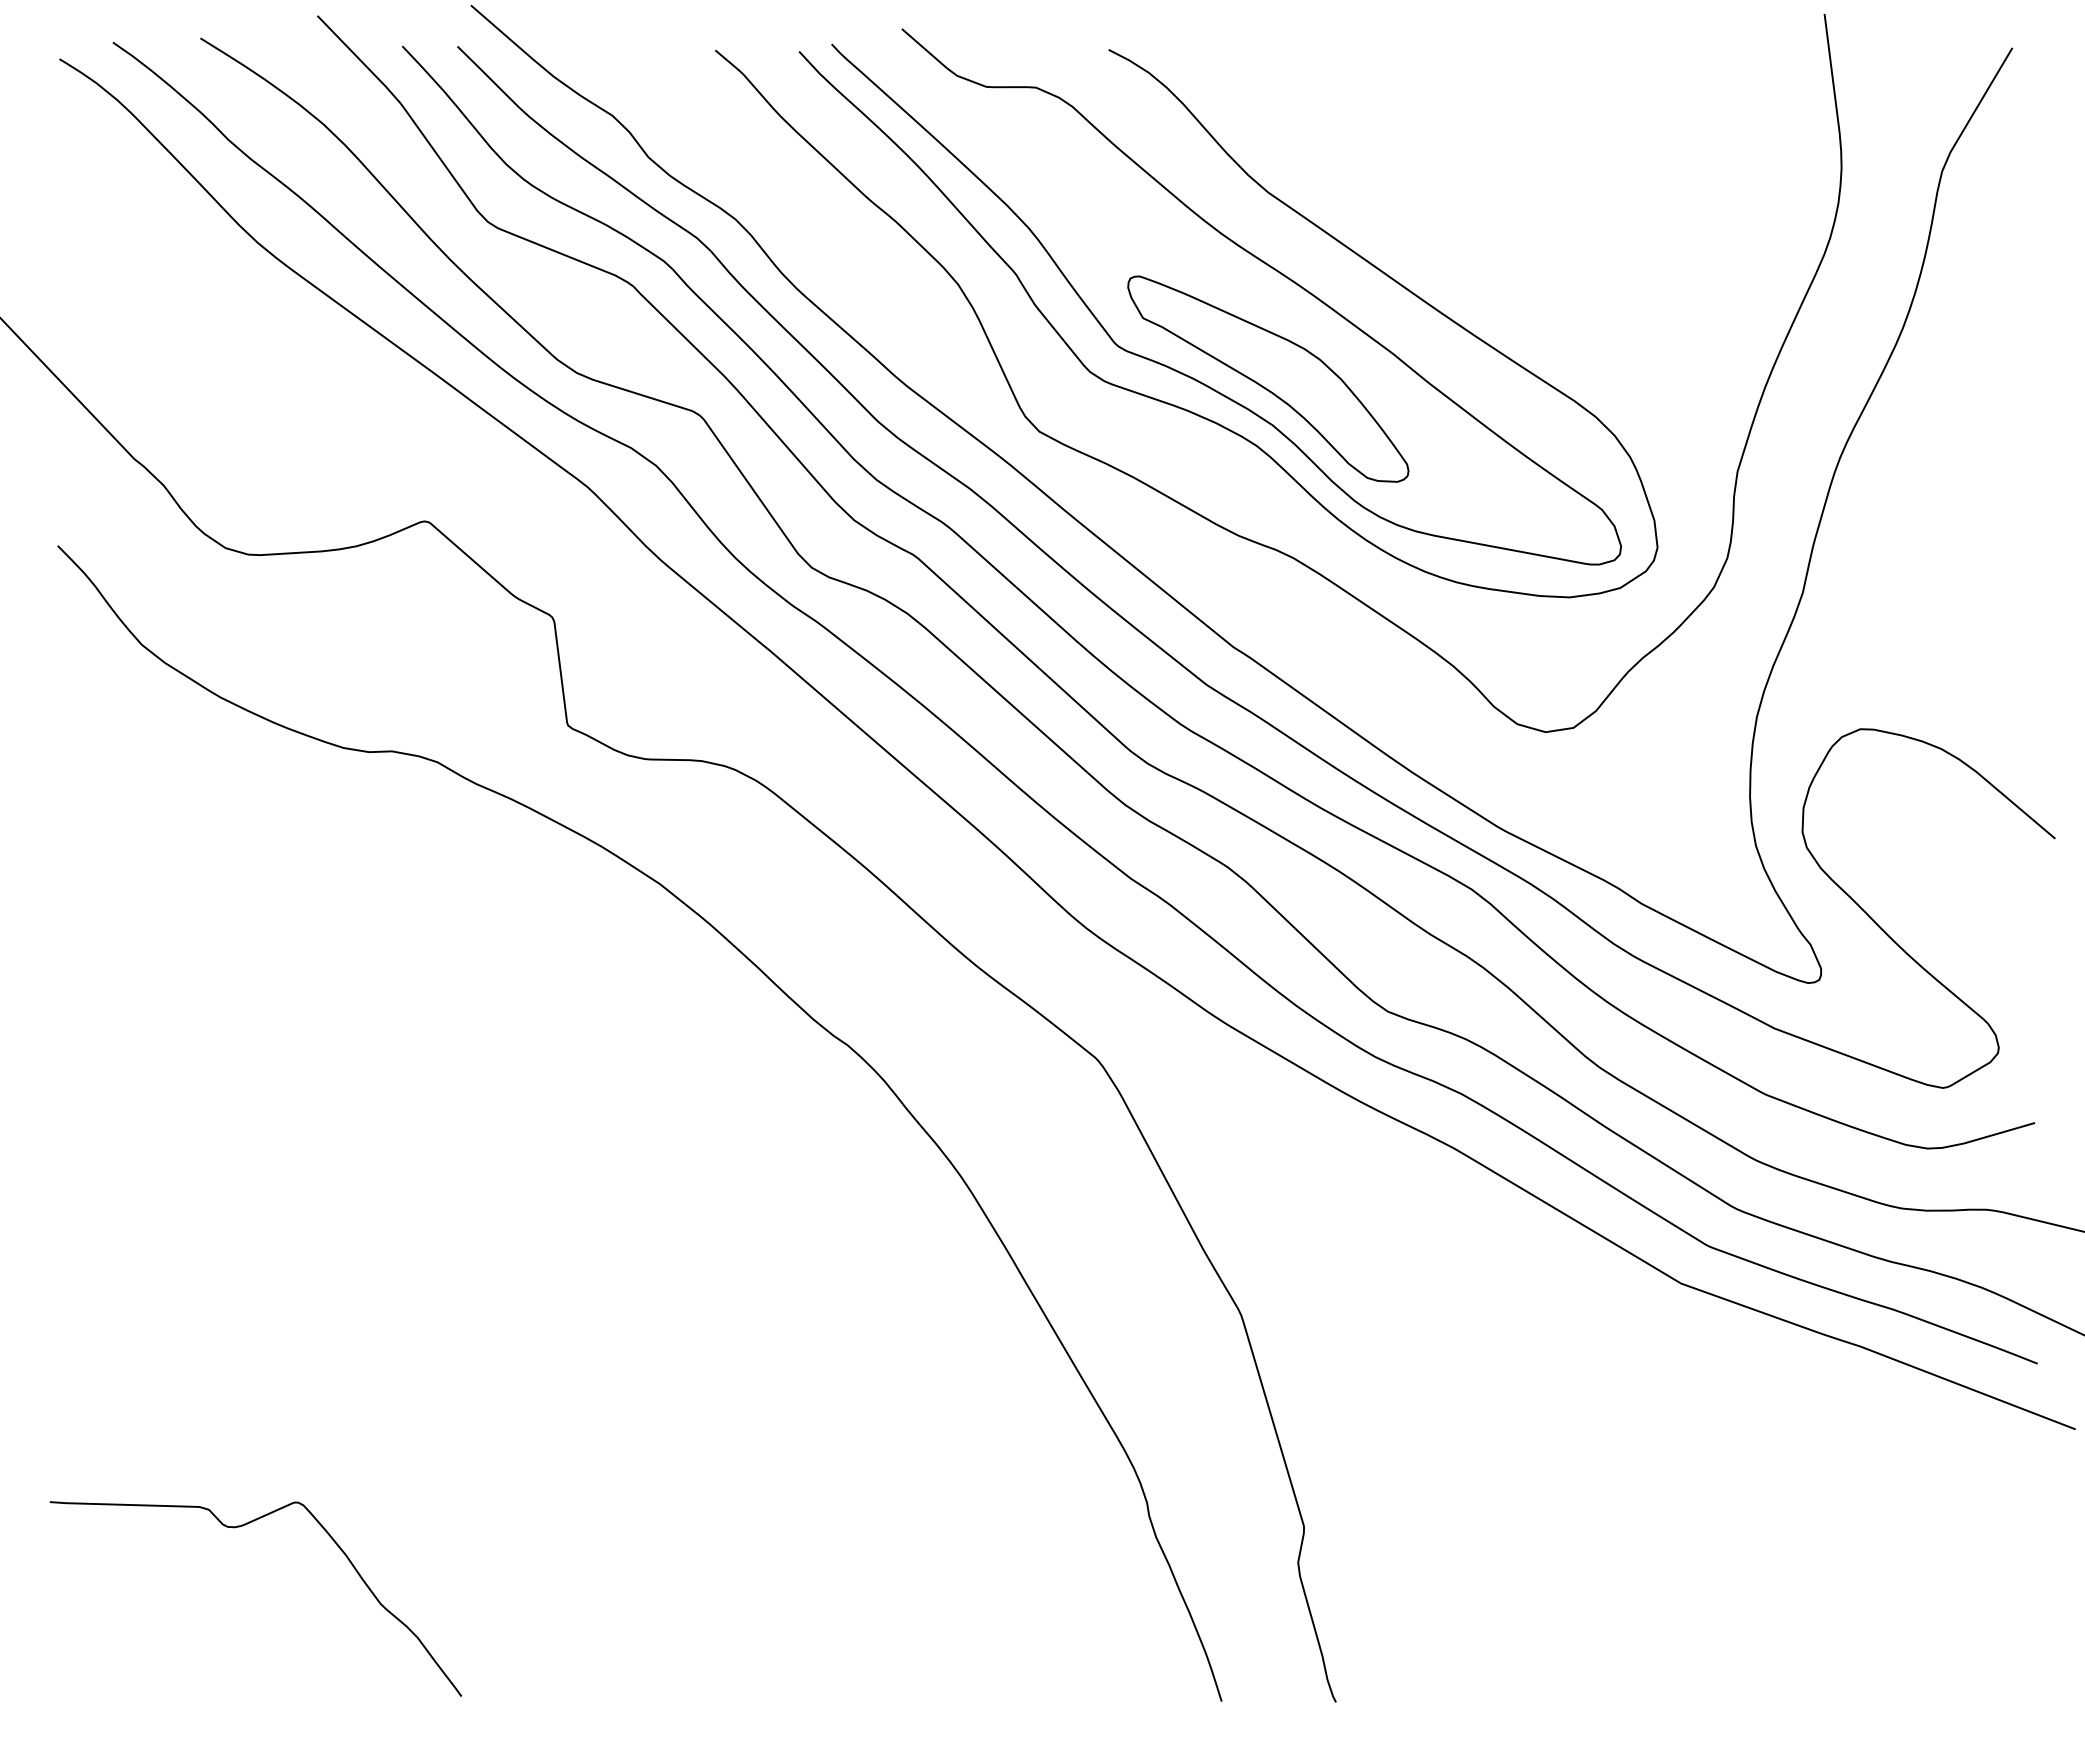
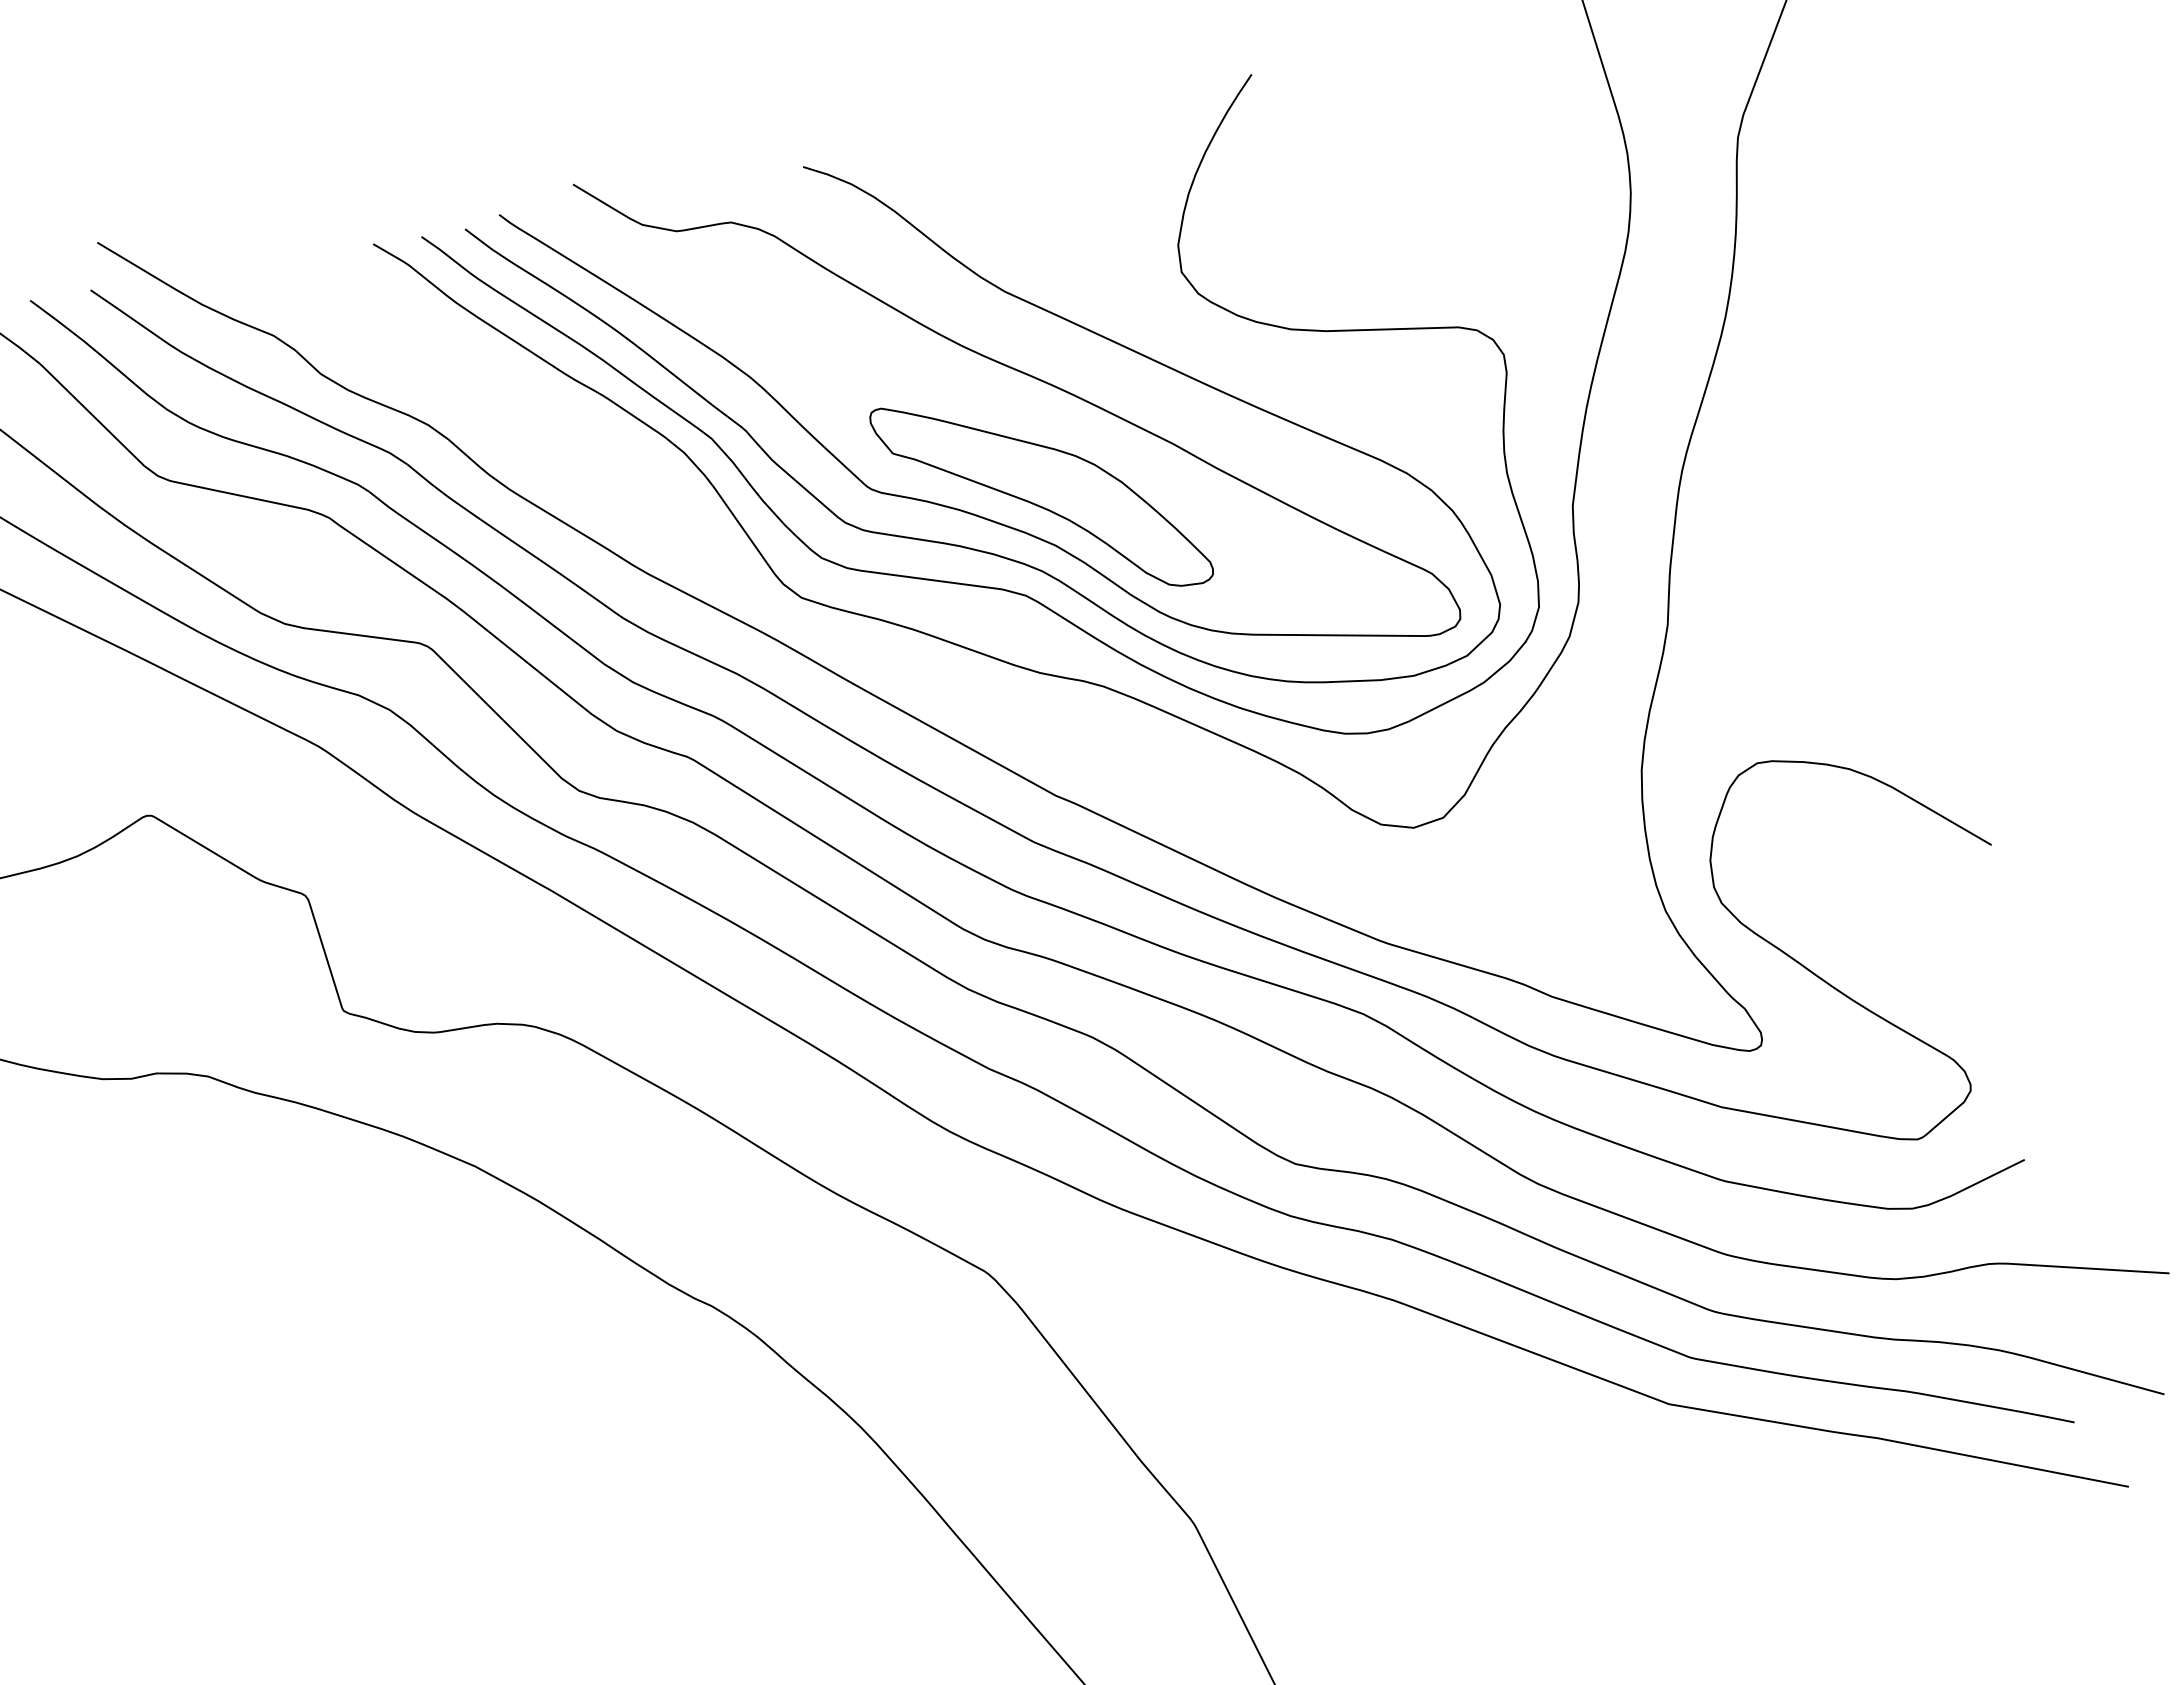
curve: (1193, 446) -> (973, 584), added

